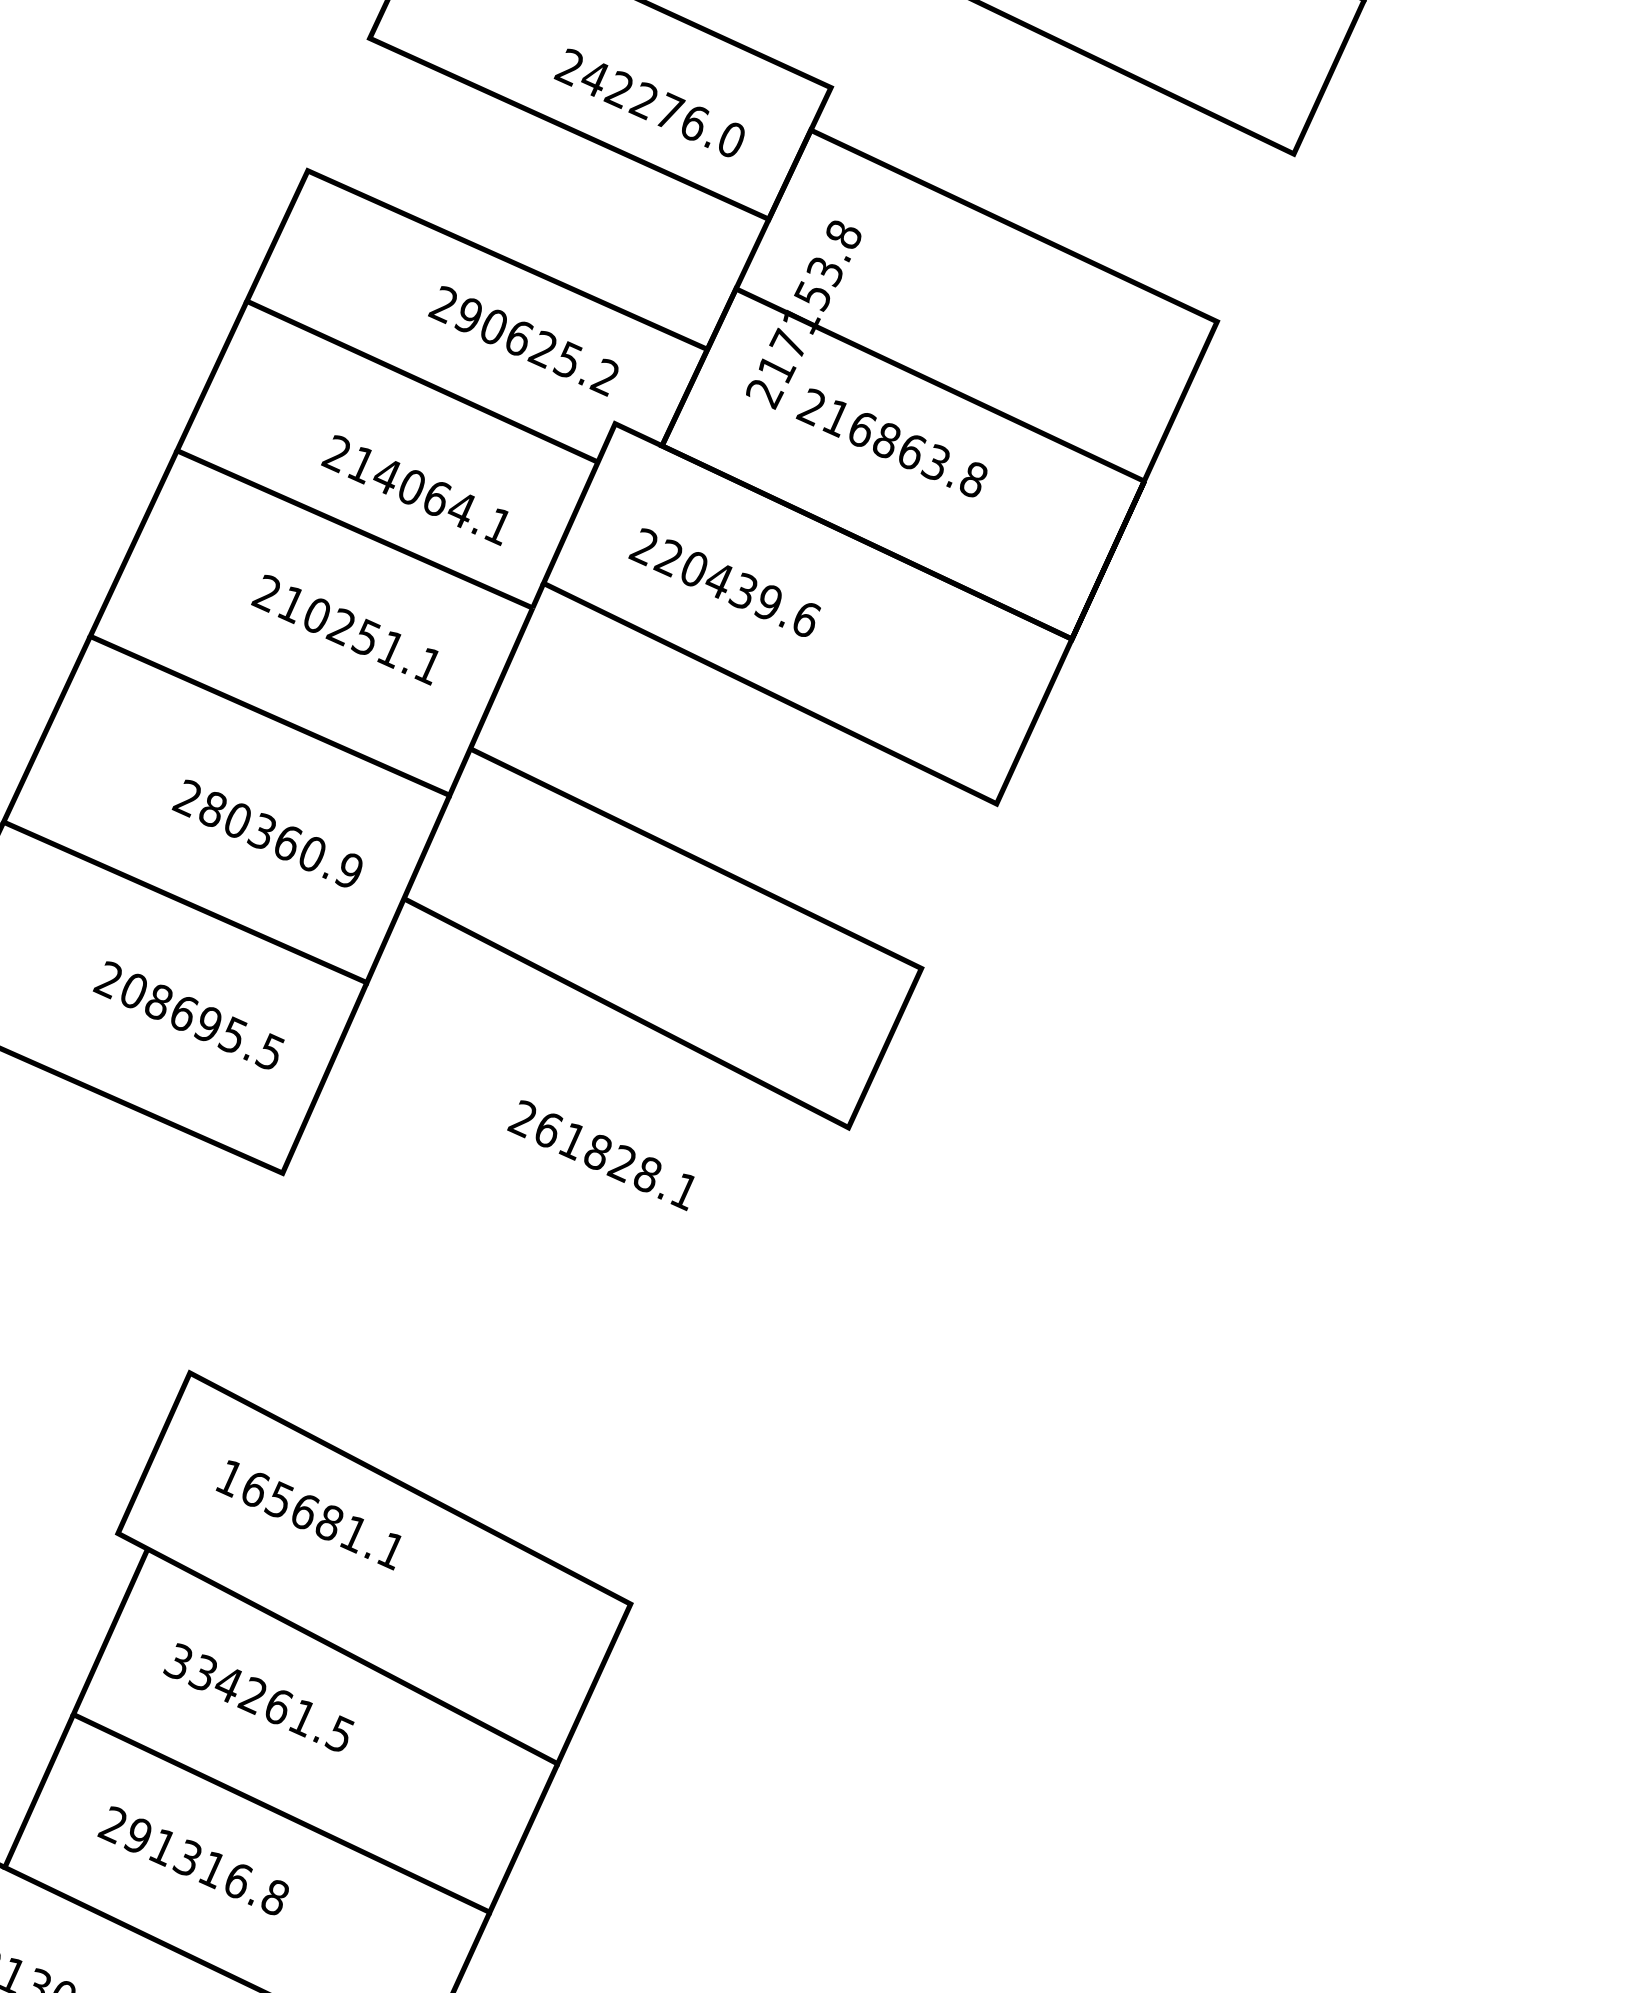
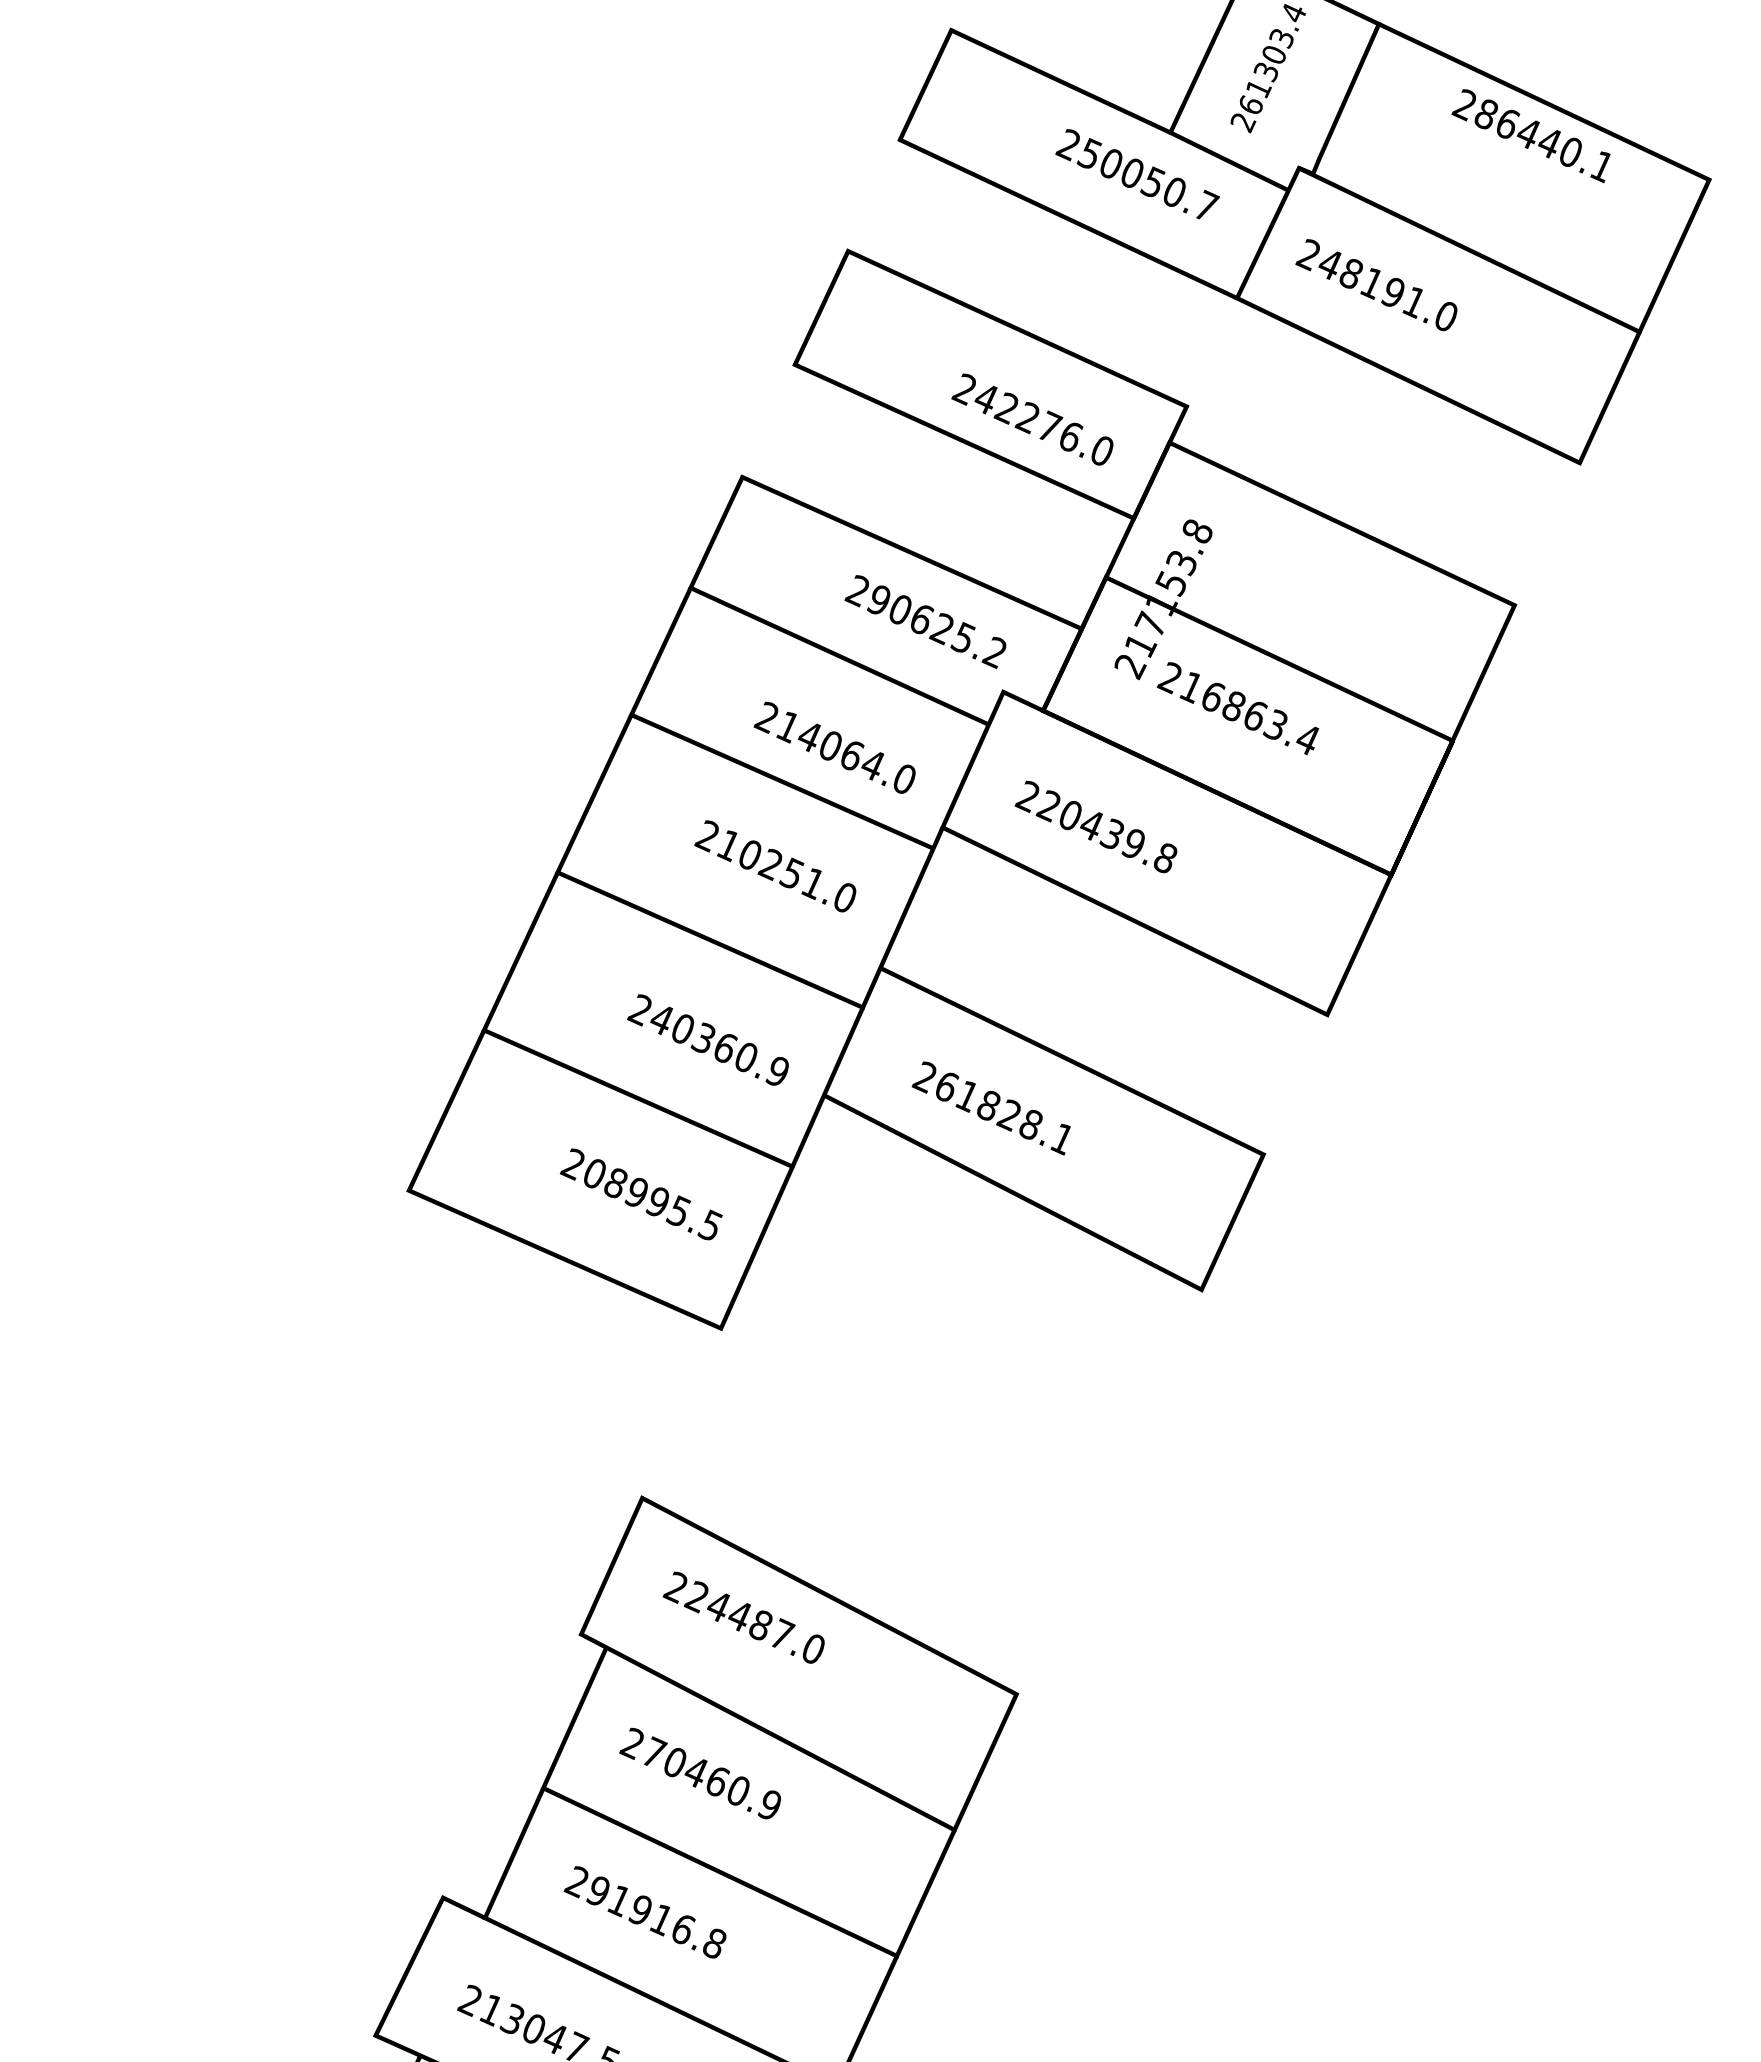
text: (973, 479) -> (1307, 739), 216863.8 -> 216863.4
text: (497, 526) -> (903, 779), 214064.1 -> 214064.0
text: (806, 619) -> (1165, 858), 220439.6 -> 220439.8
text: (428, 666) -> (844, 898), 210251.1 -> 210251.0
text: (212, 809) -> (661, 1019), 280360.9 -> 240360.9
text: (183, 1013) -> (636, 1192), 208695.5 -> 208995.5
text: (599, 1155) -> (990, 1108), moved
text: (309, 1514) -> (743, 1618), 165681.1 -> 224487.0
text: (258, 1697) -> (700, 1773), 334261.5 -> 270460.9
text: (186, 1857) -> (639, 1909), 291316.8 -> 291916.8

